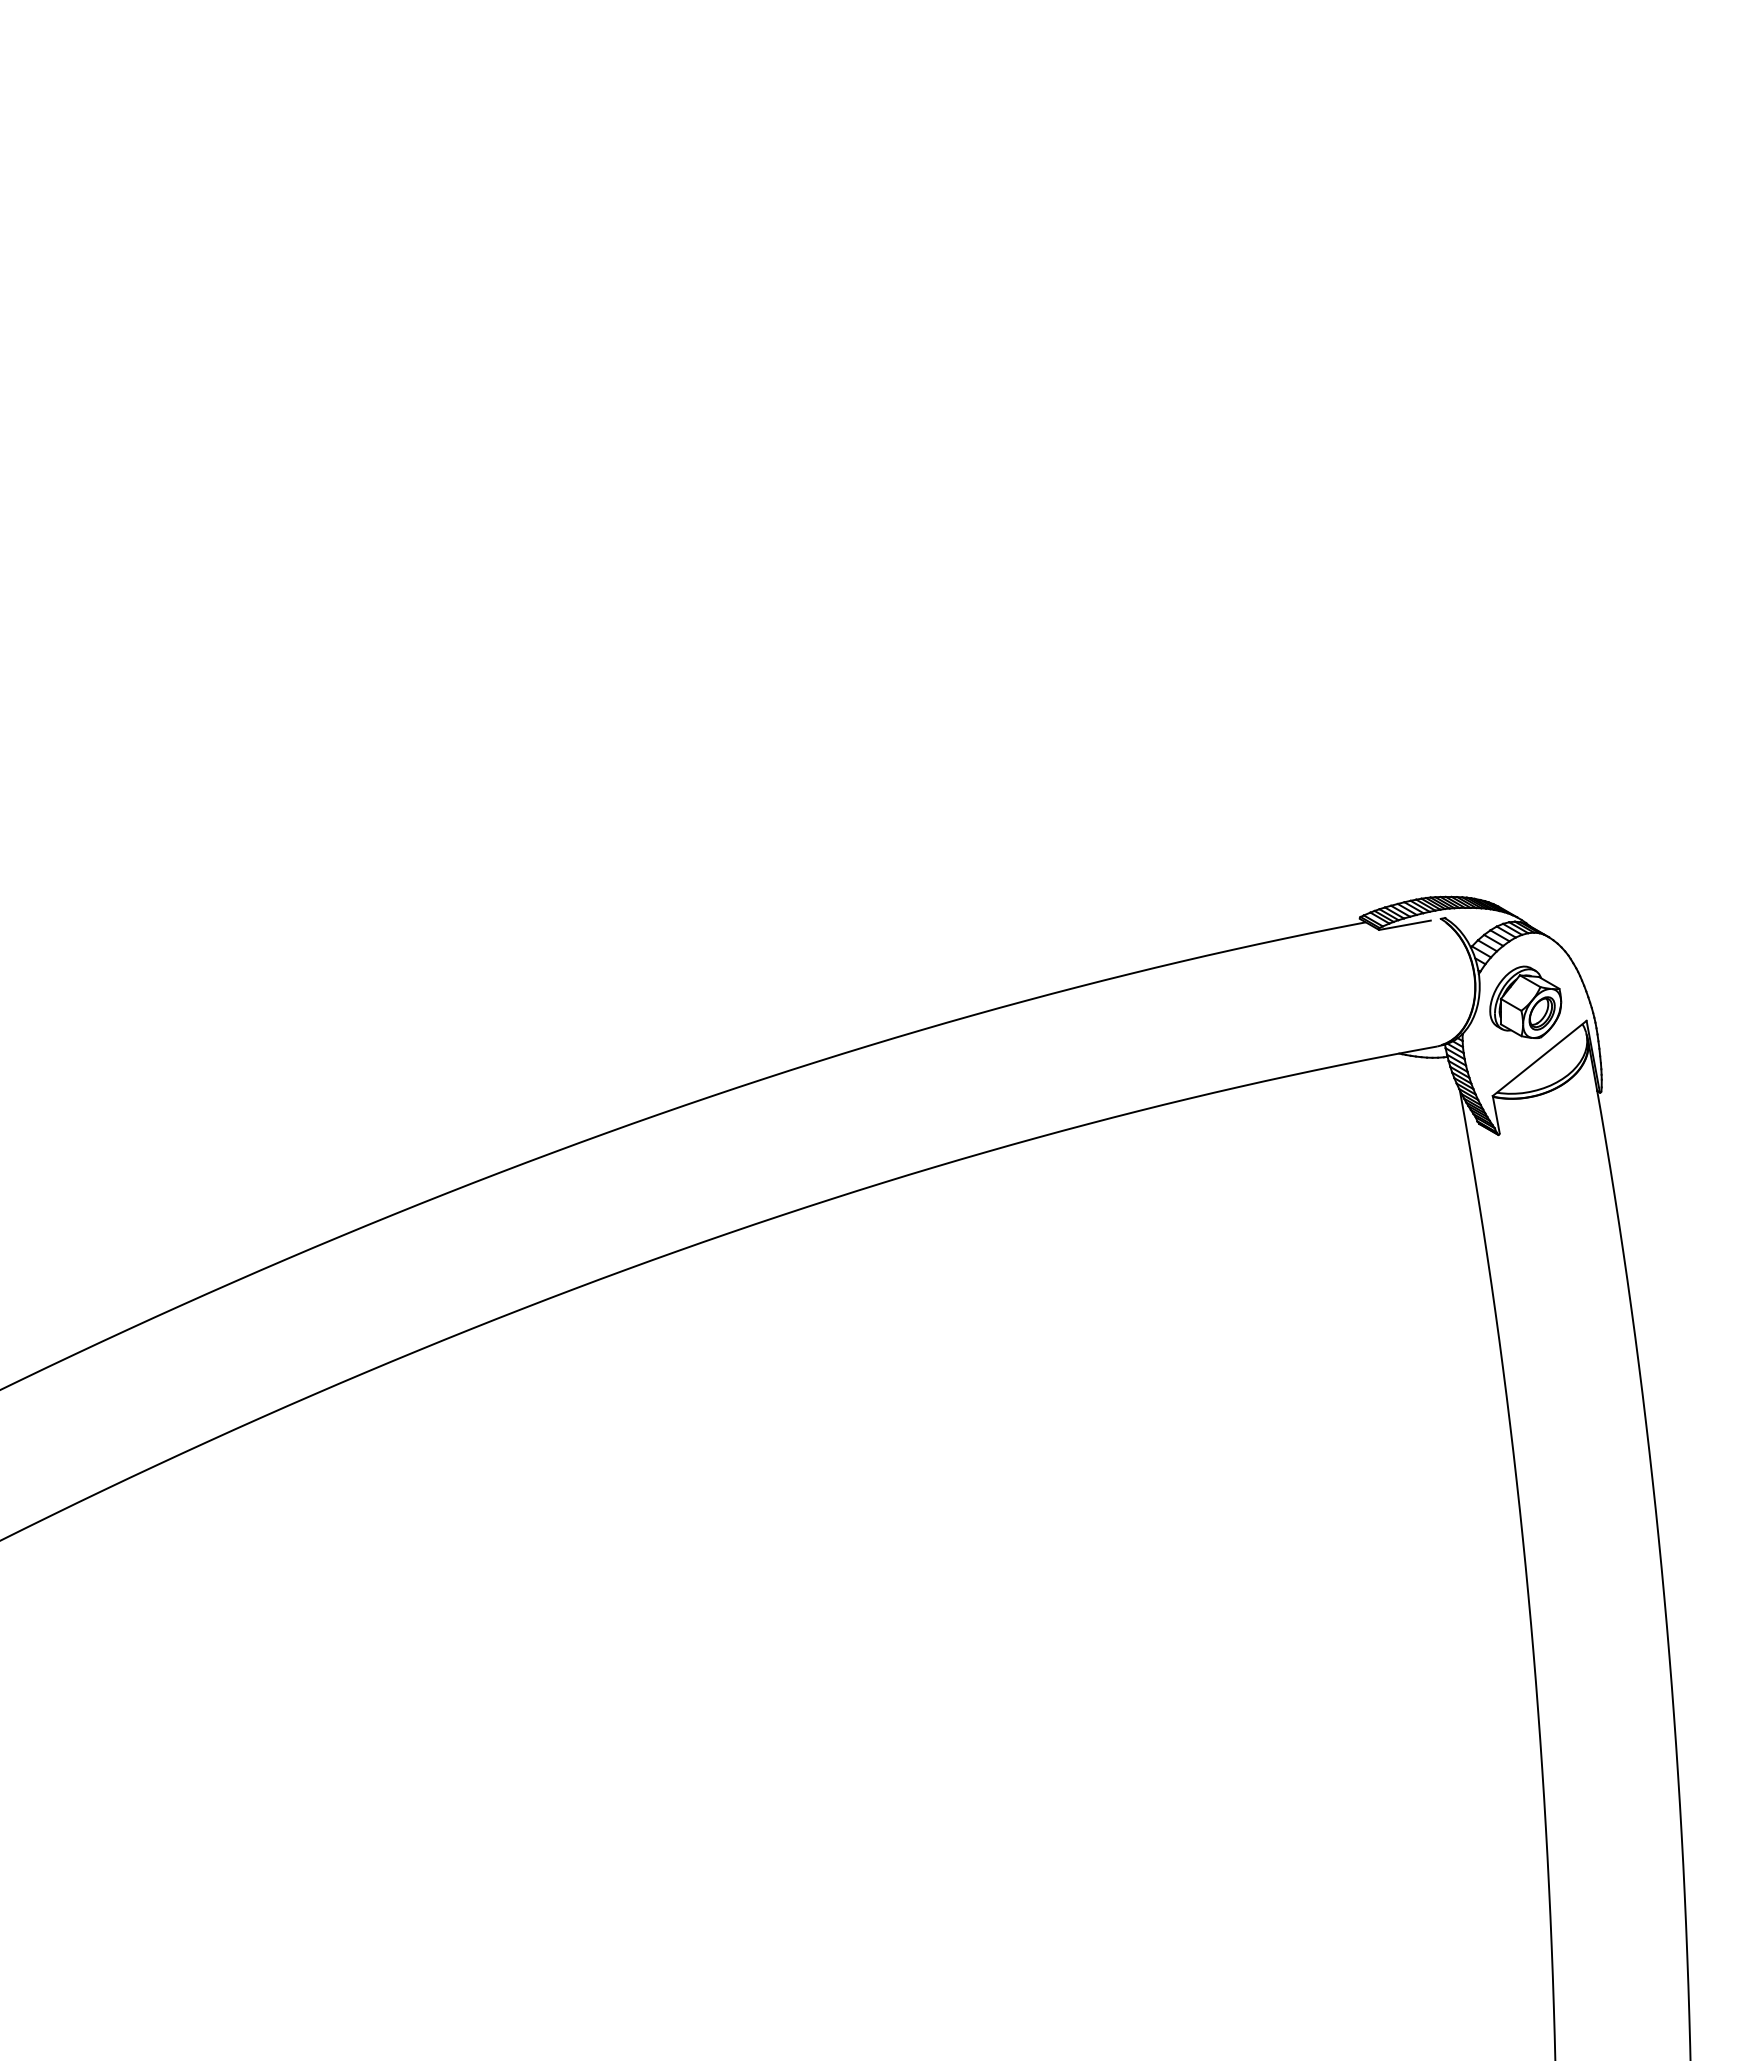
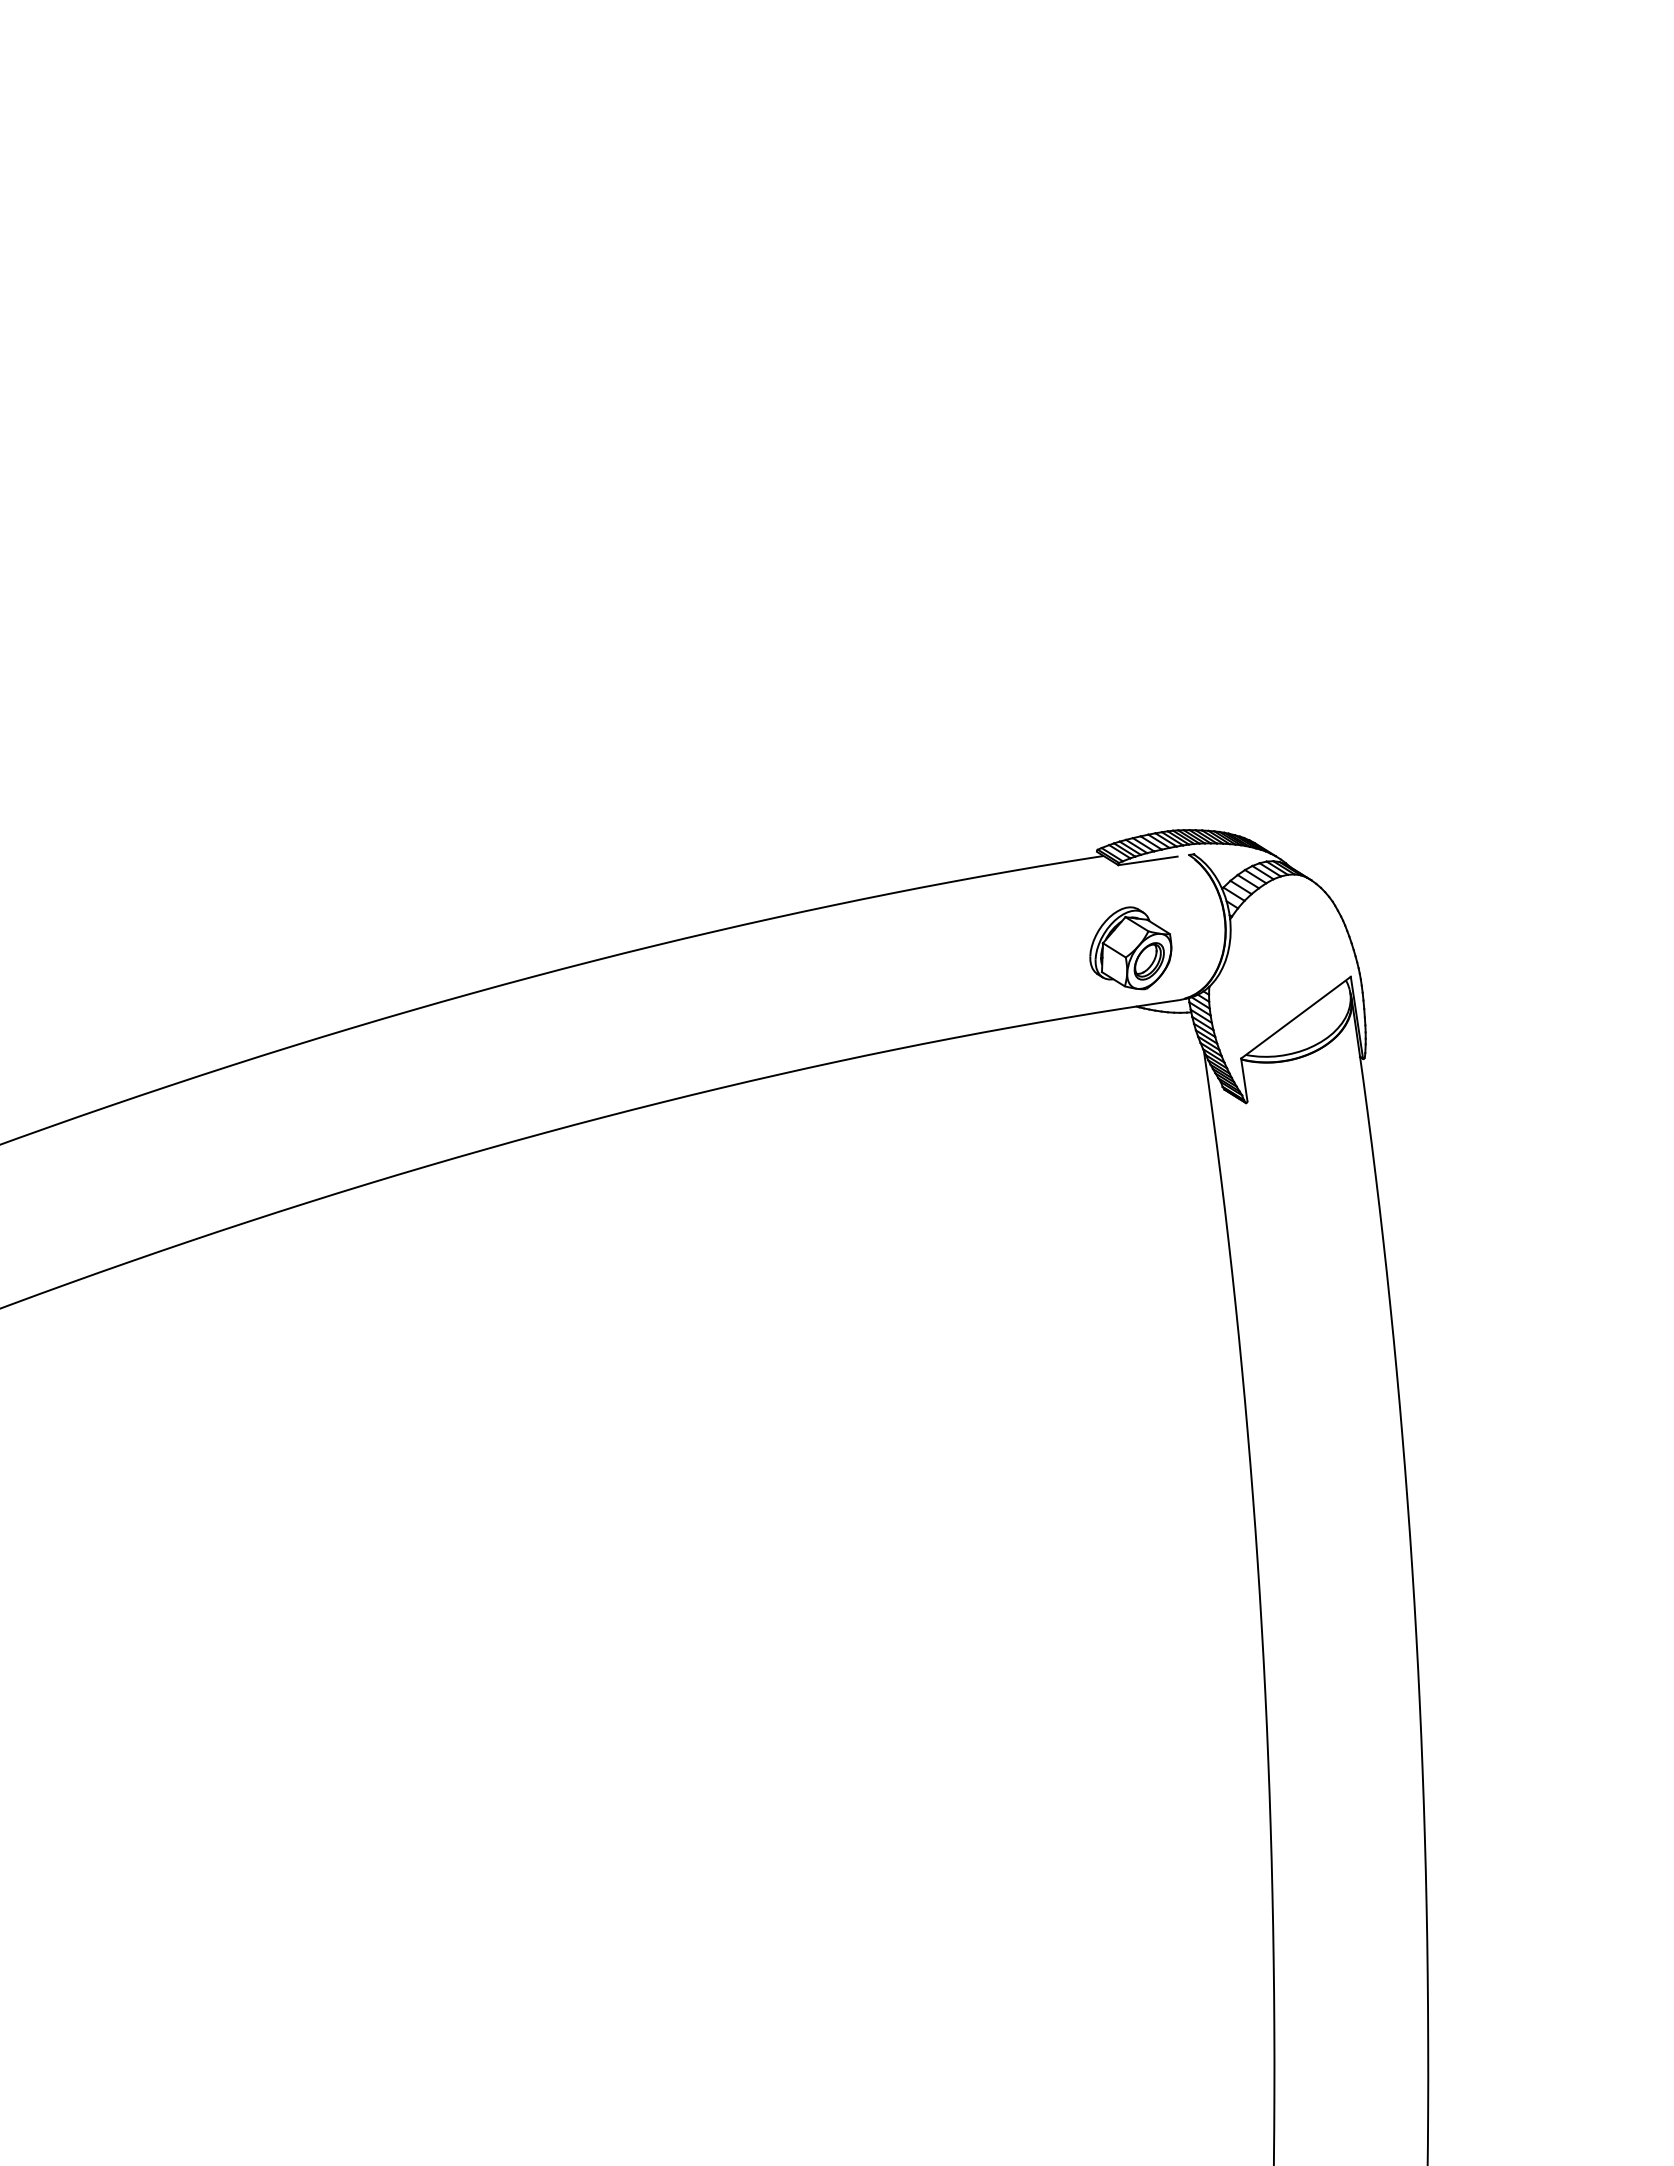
part: (1525, 1002) -> (1130, 948), moved

